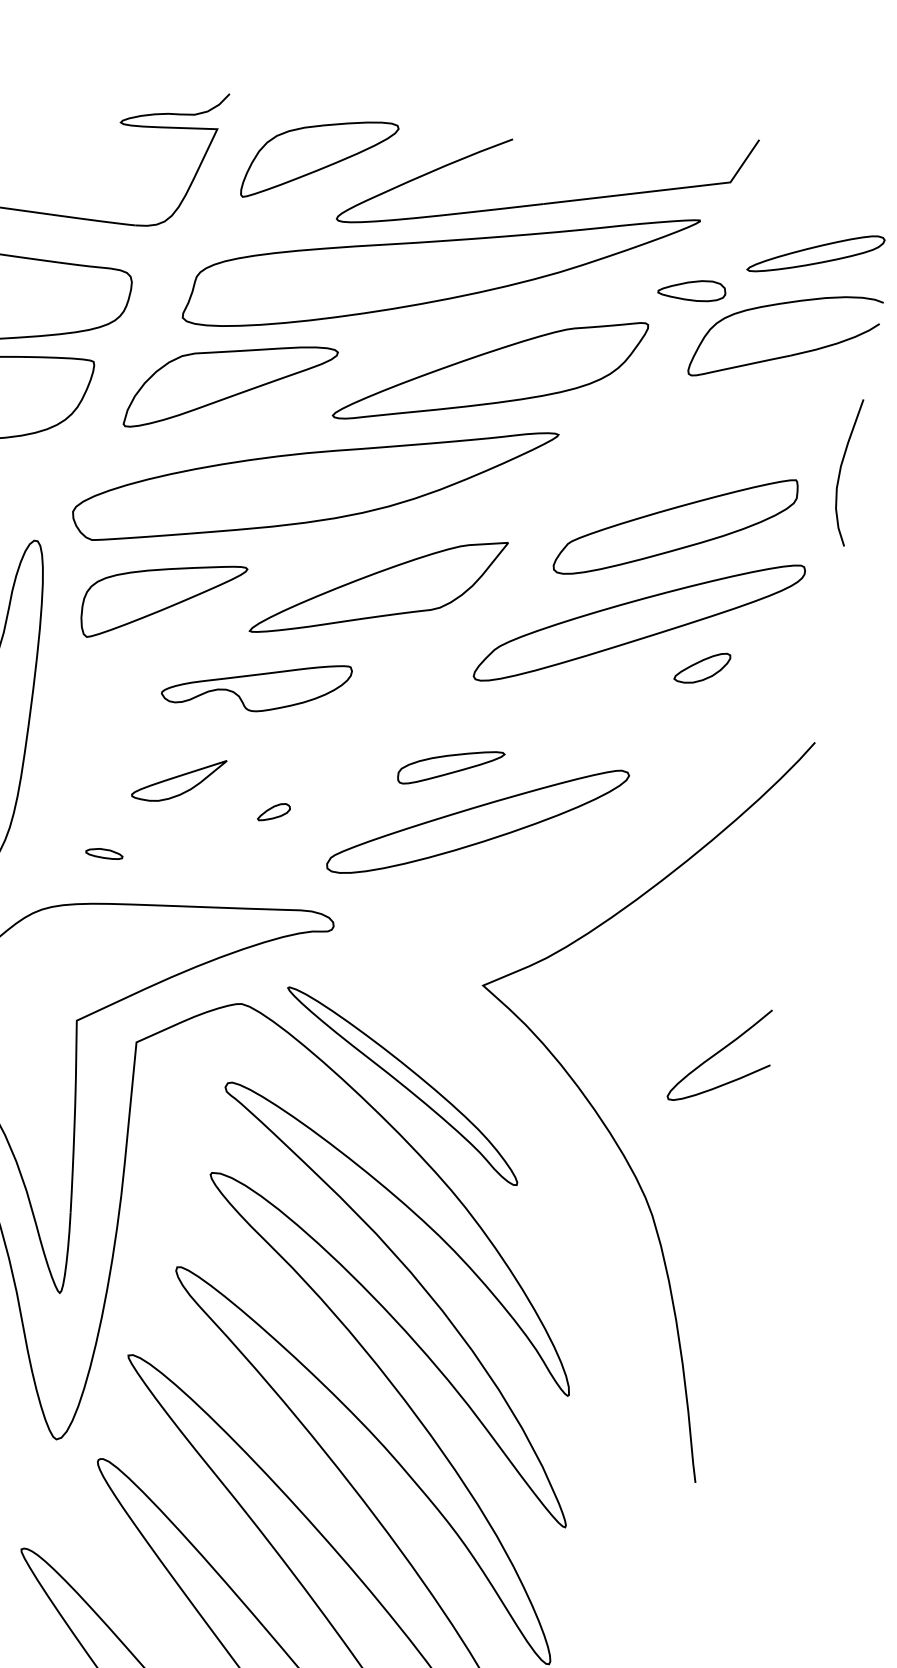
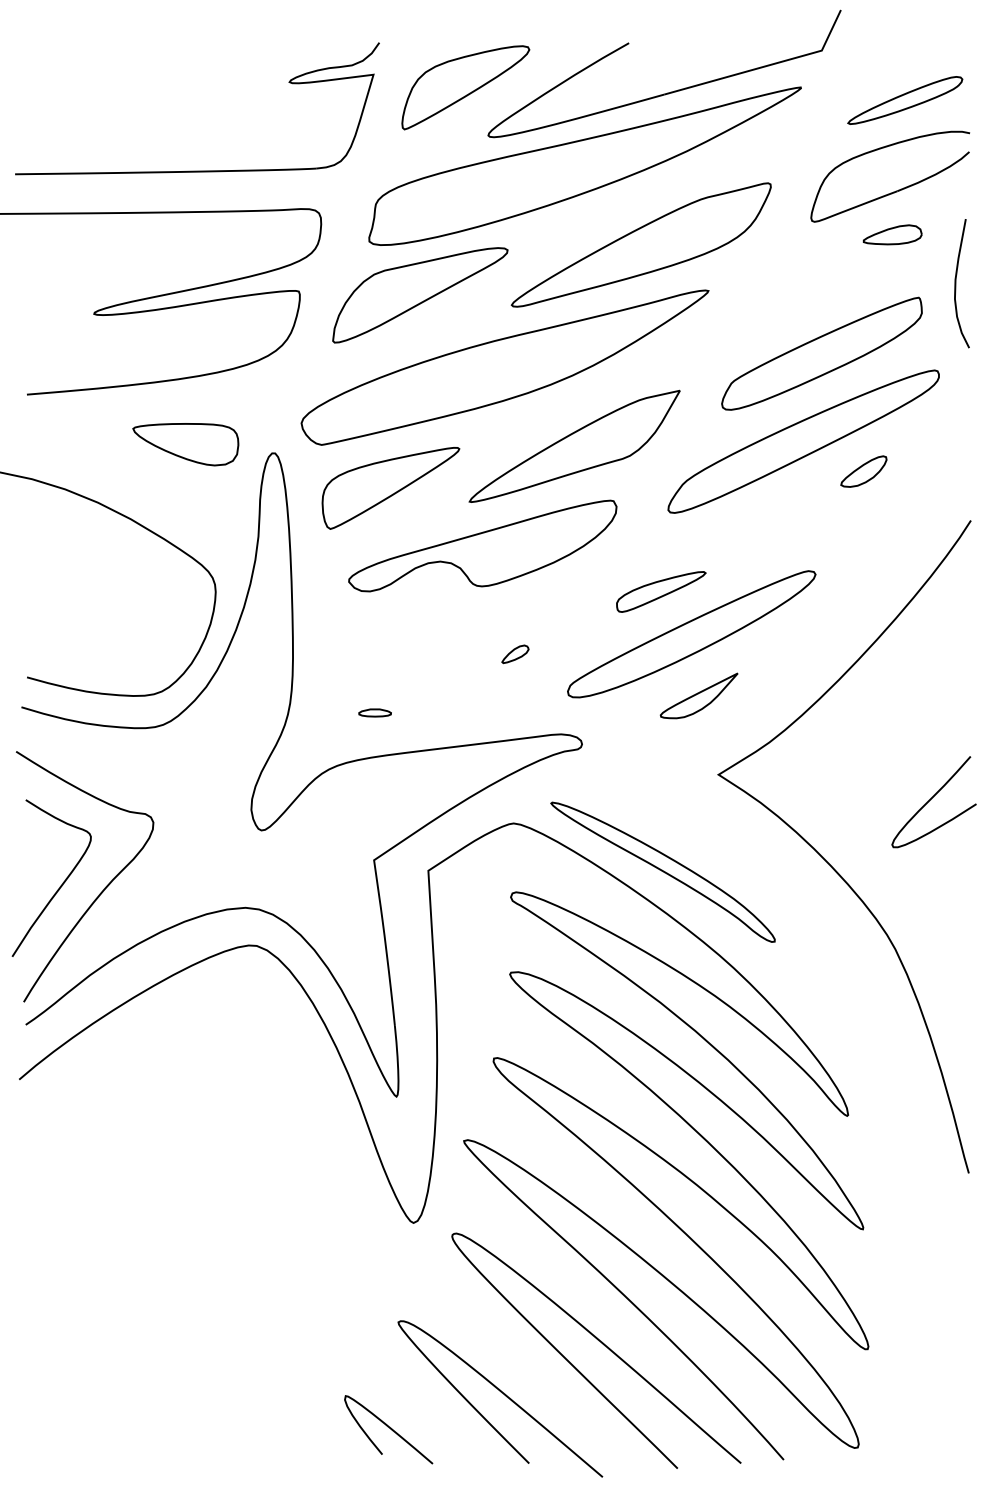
part: (692, 289) -> (892, 234), moved
part: (256, 683) -> (482, 545), size x1.67
part: (178, 778) -> (698, 695), moved

